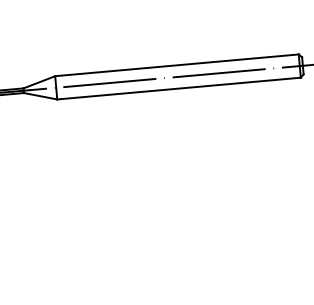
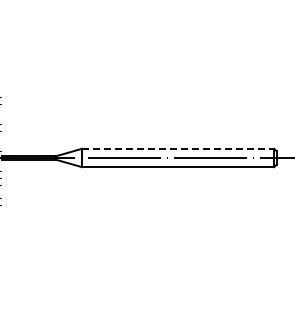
line: (177, 64) -> (178, 148), solid -> dashed

